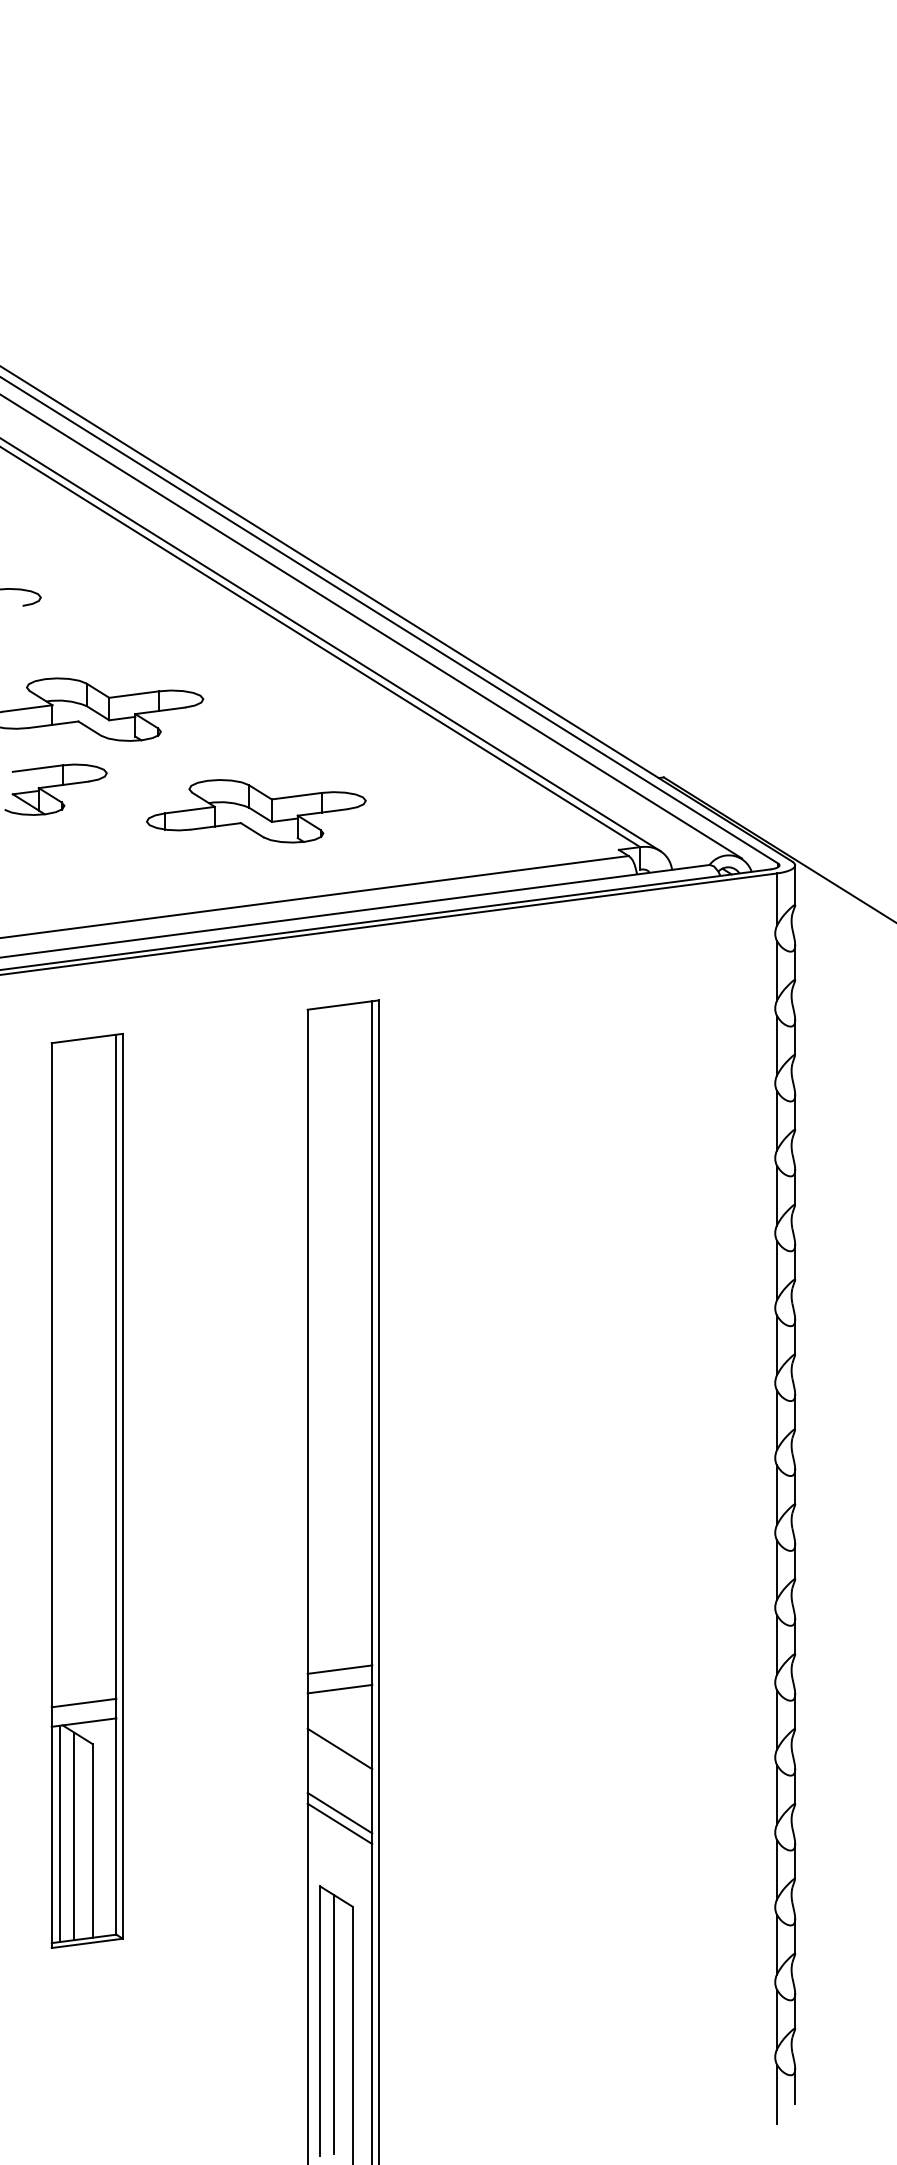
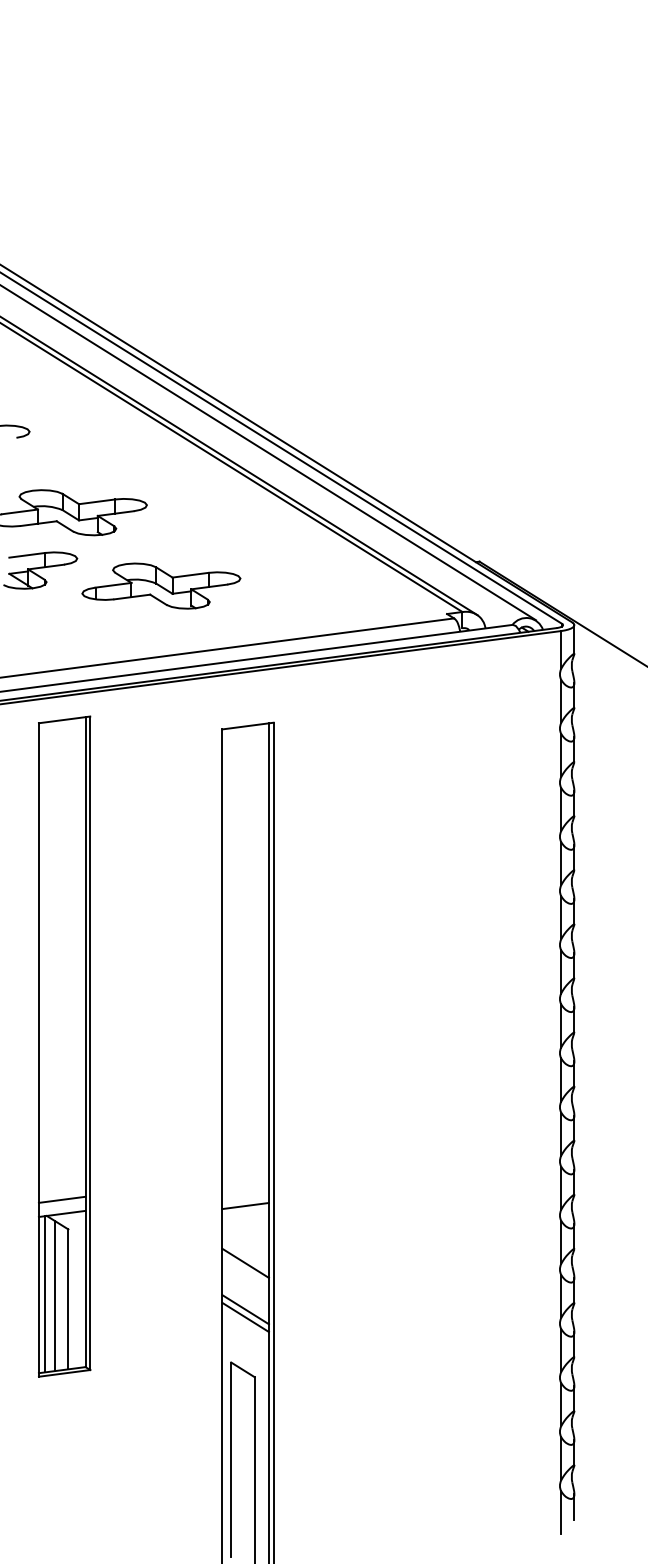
part: (256, 811) -> (161, 586), moved
part: (86, 1490) -> (64, 1046), moved
line: (339, 1688) -> (245, 1219), removed
line: (334, 2024) -> (241, 1462), removed

